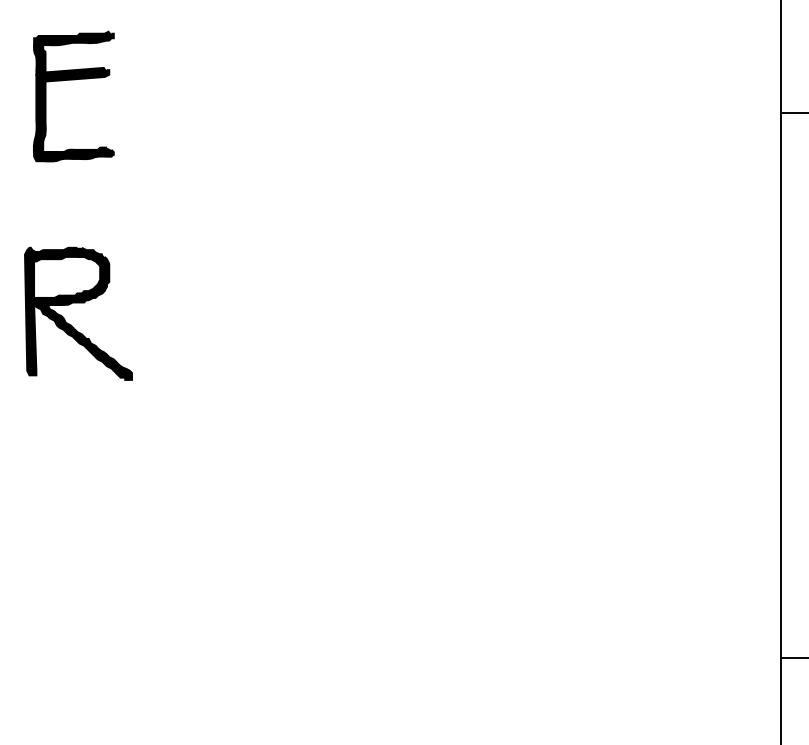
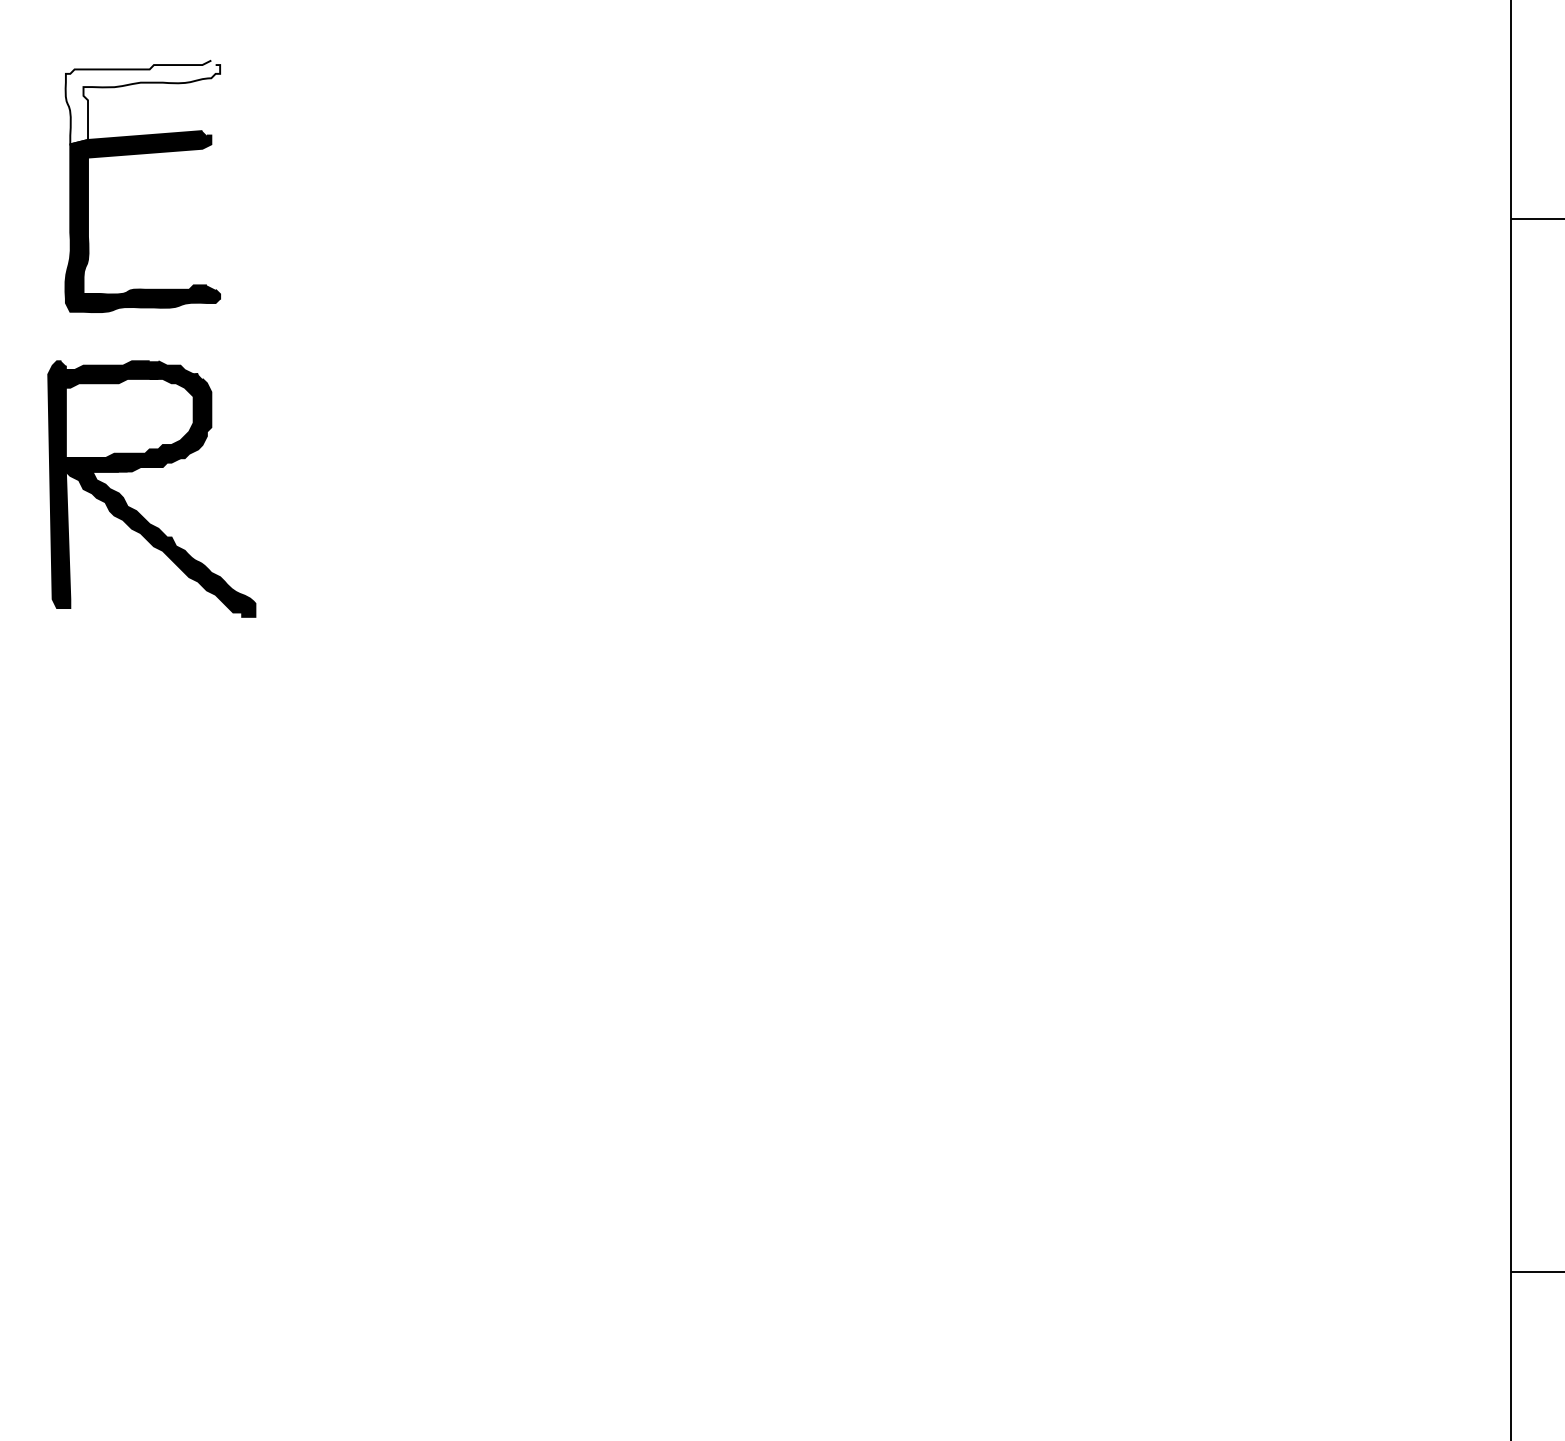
fill: (73, 52) -> (142, 101), removed
part: (78, 303) -> (151, 468), moved

